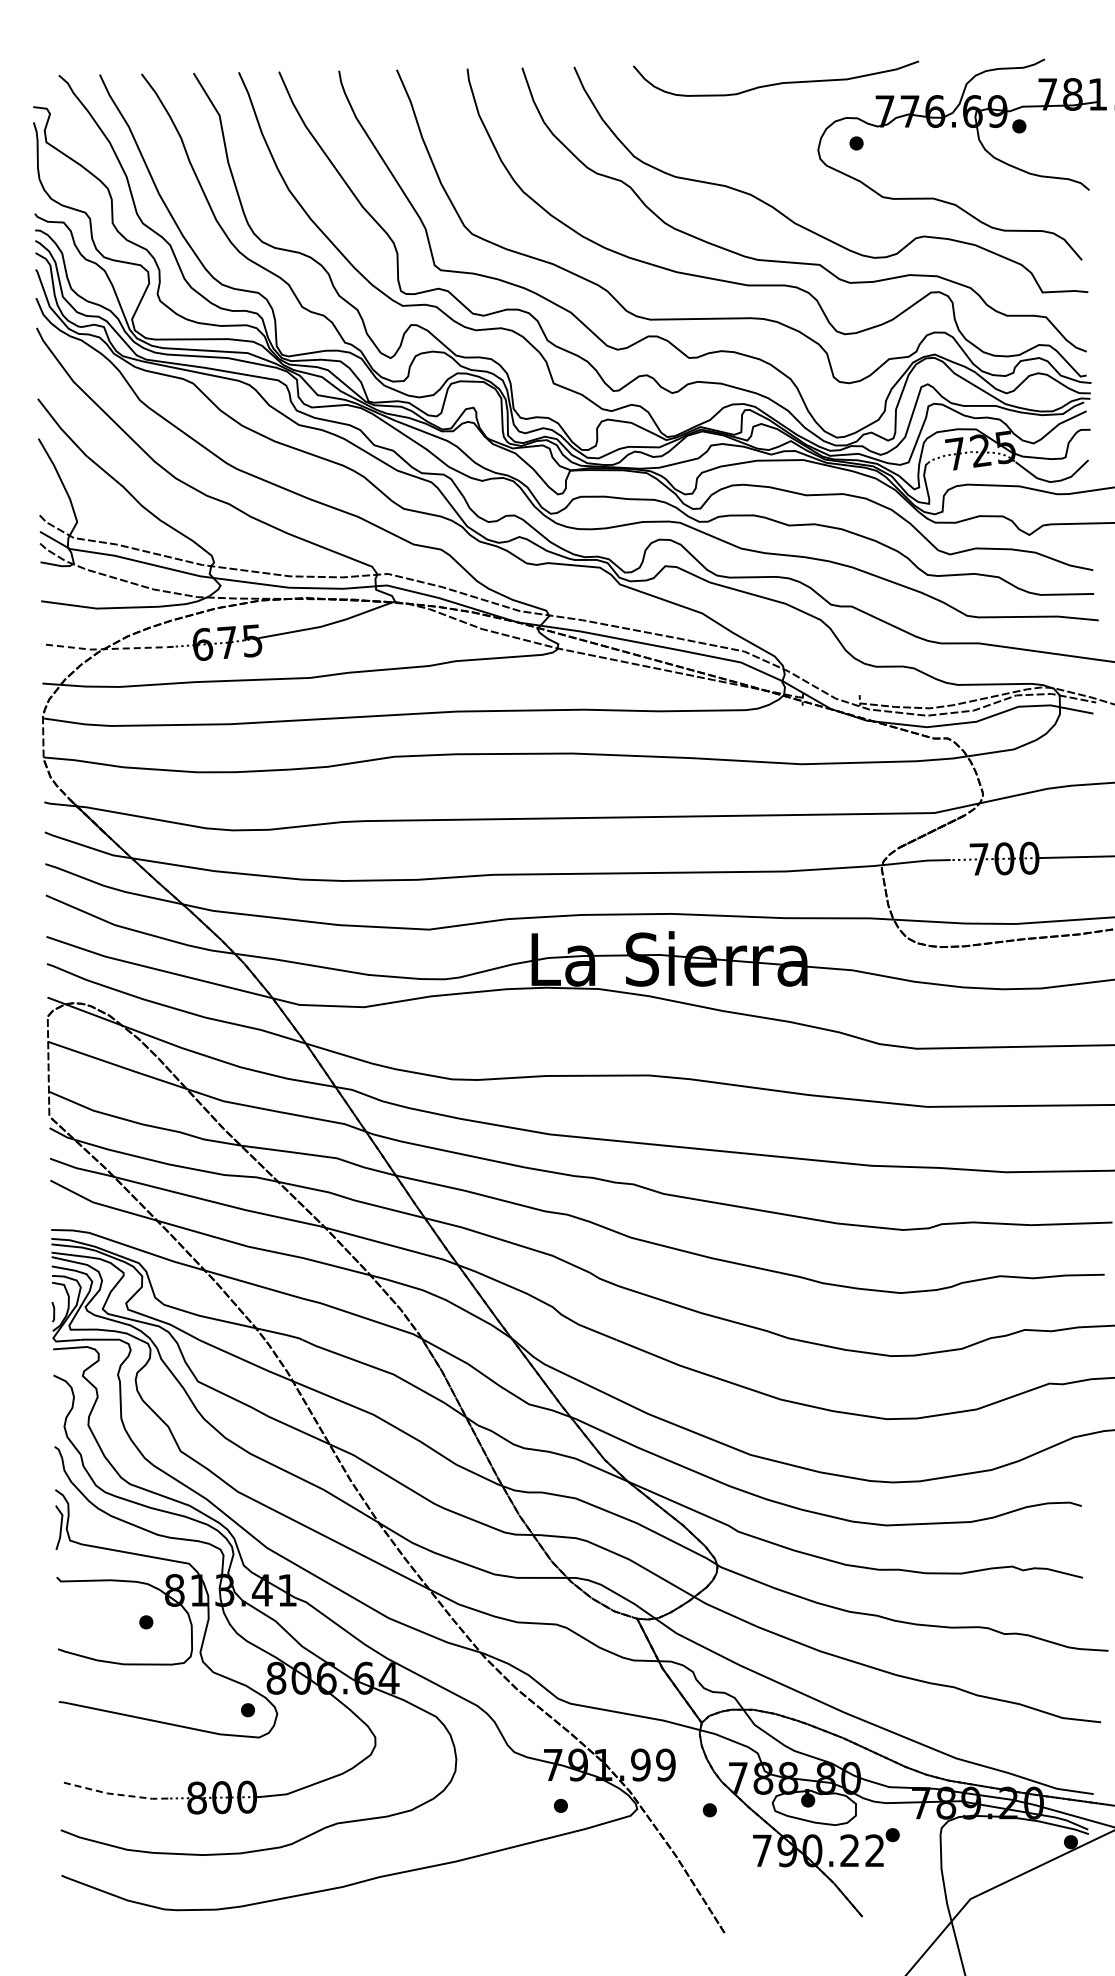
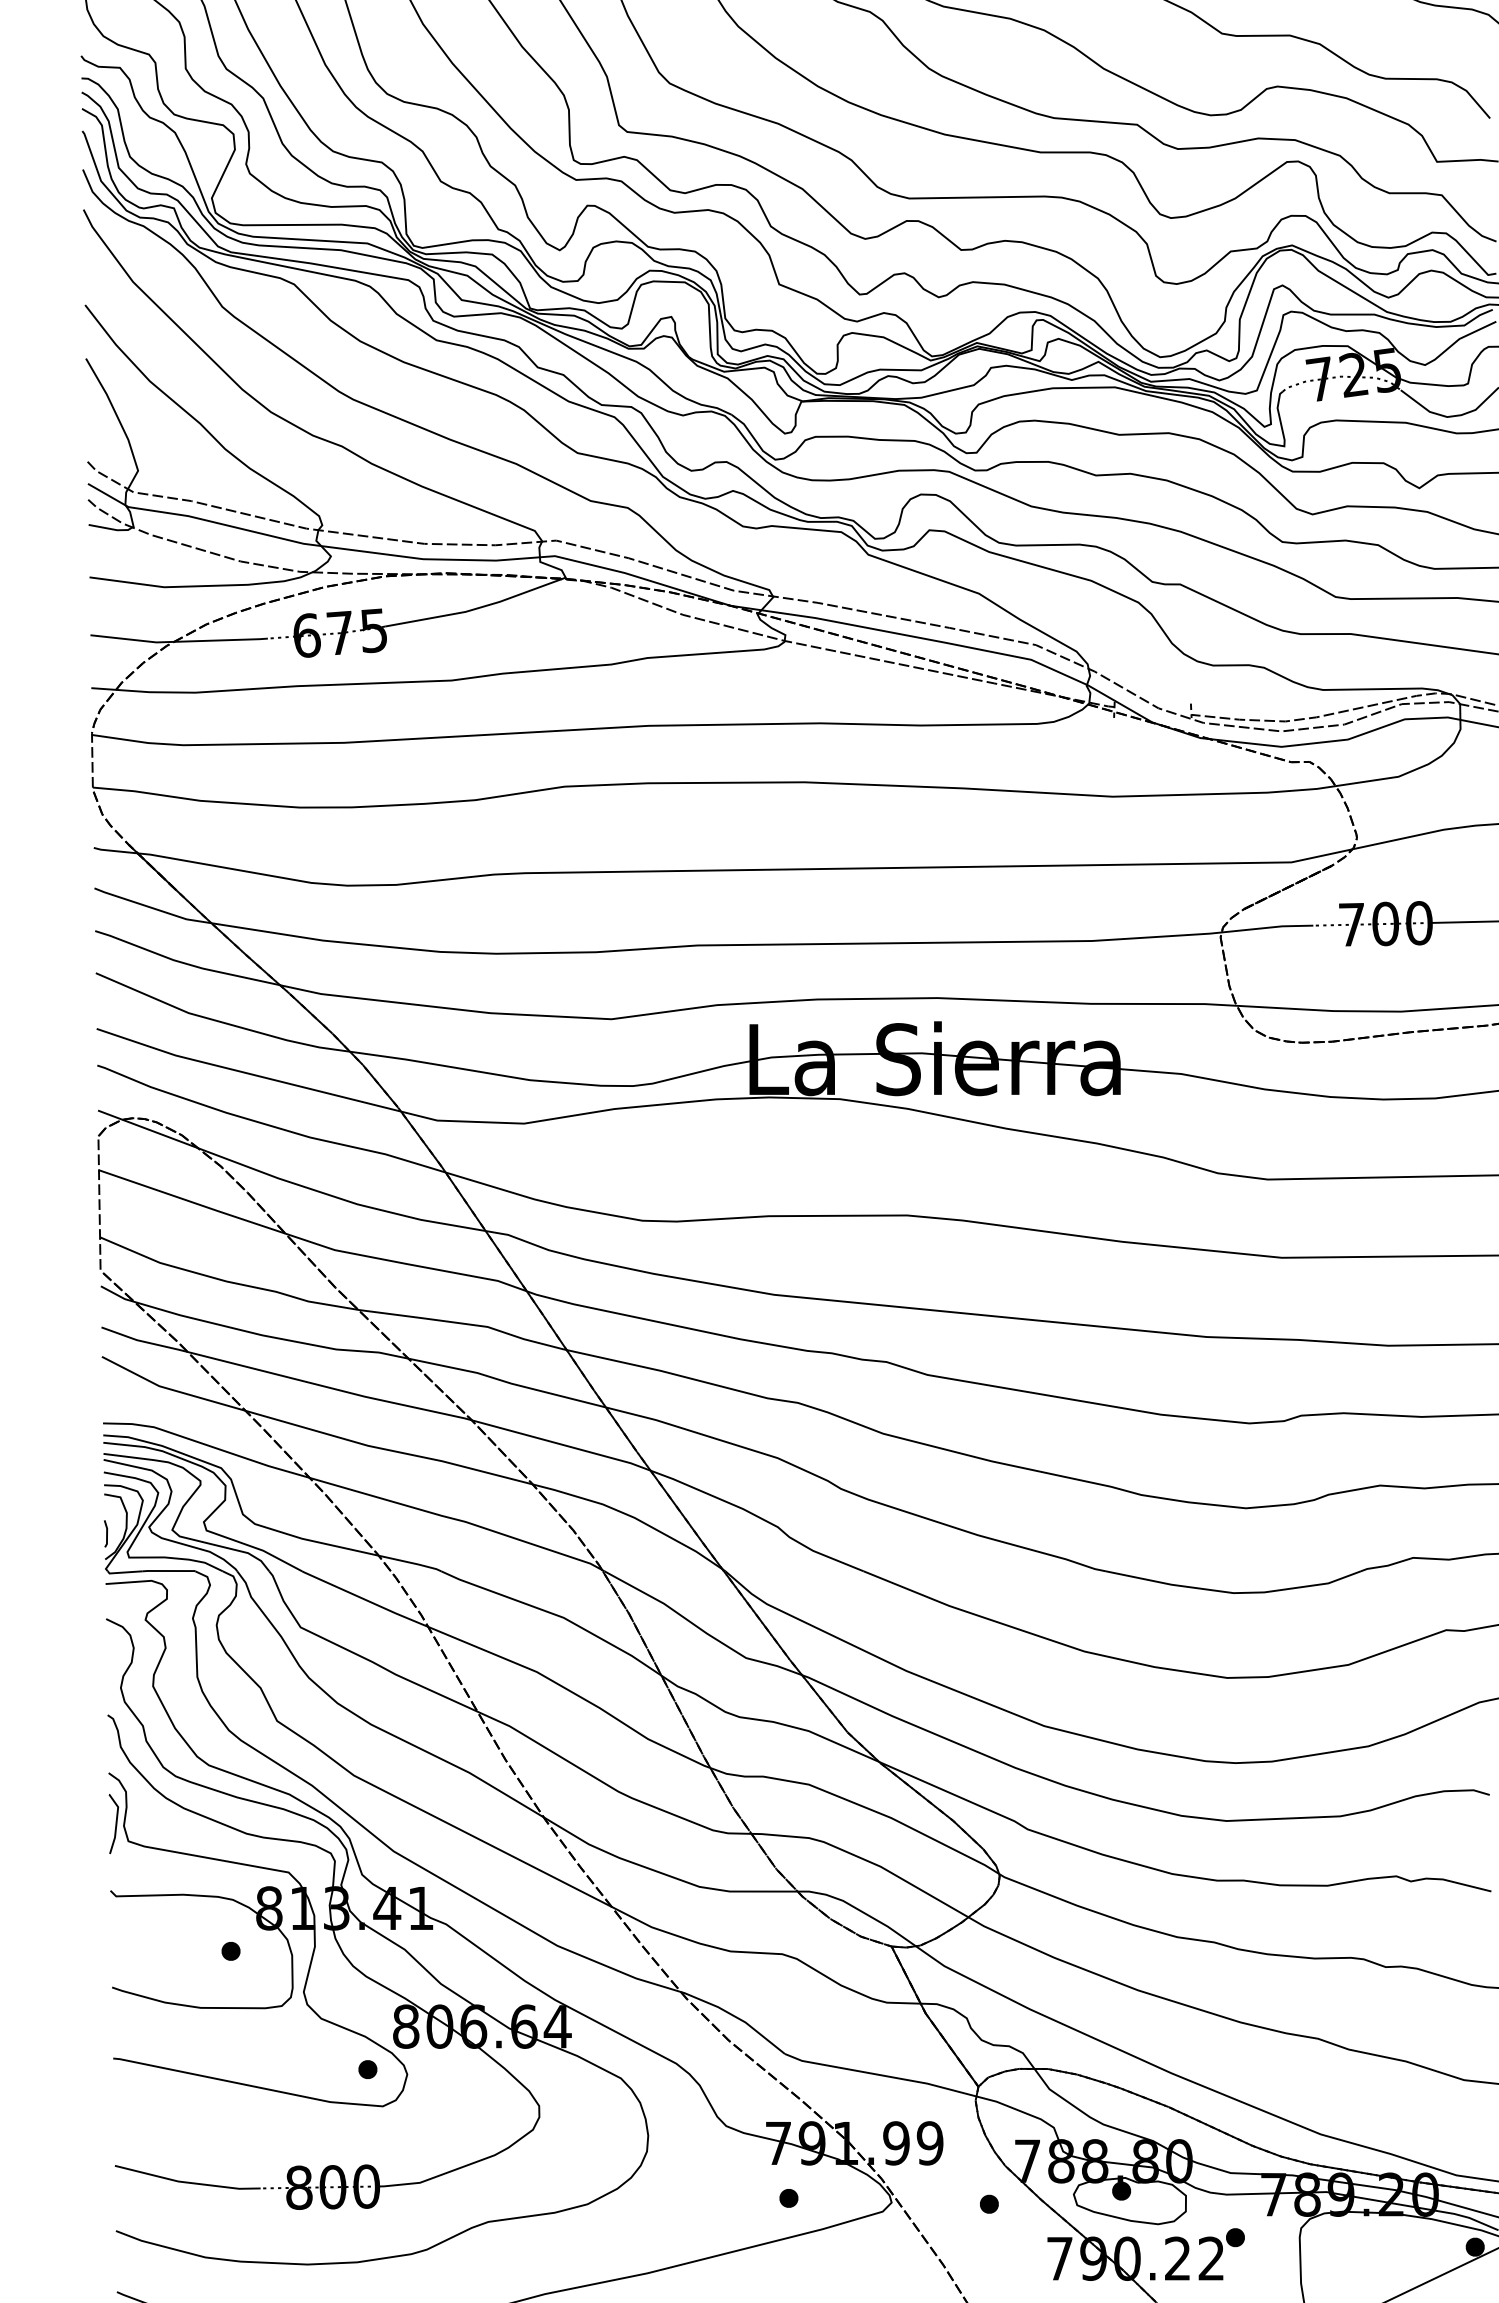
line: (106, 649) -> (177, 642), dashed -> solid
line: (113, 1794) -> (186, 2183), dashed -> solid

